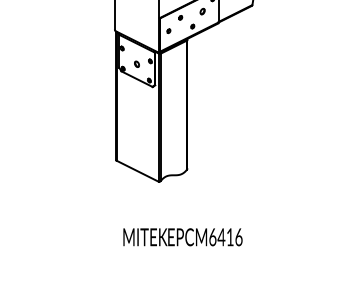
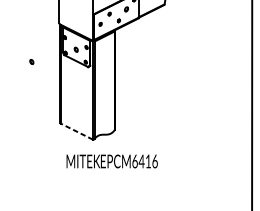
part: (78, 79) -> (31, 61), added
line: (137, 171) -> (76, 131), solid -> dashed
text: (182, 237) -> (111, 161), moved

